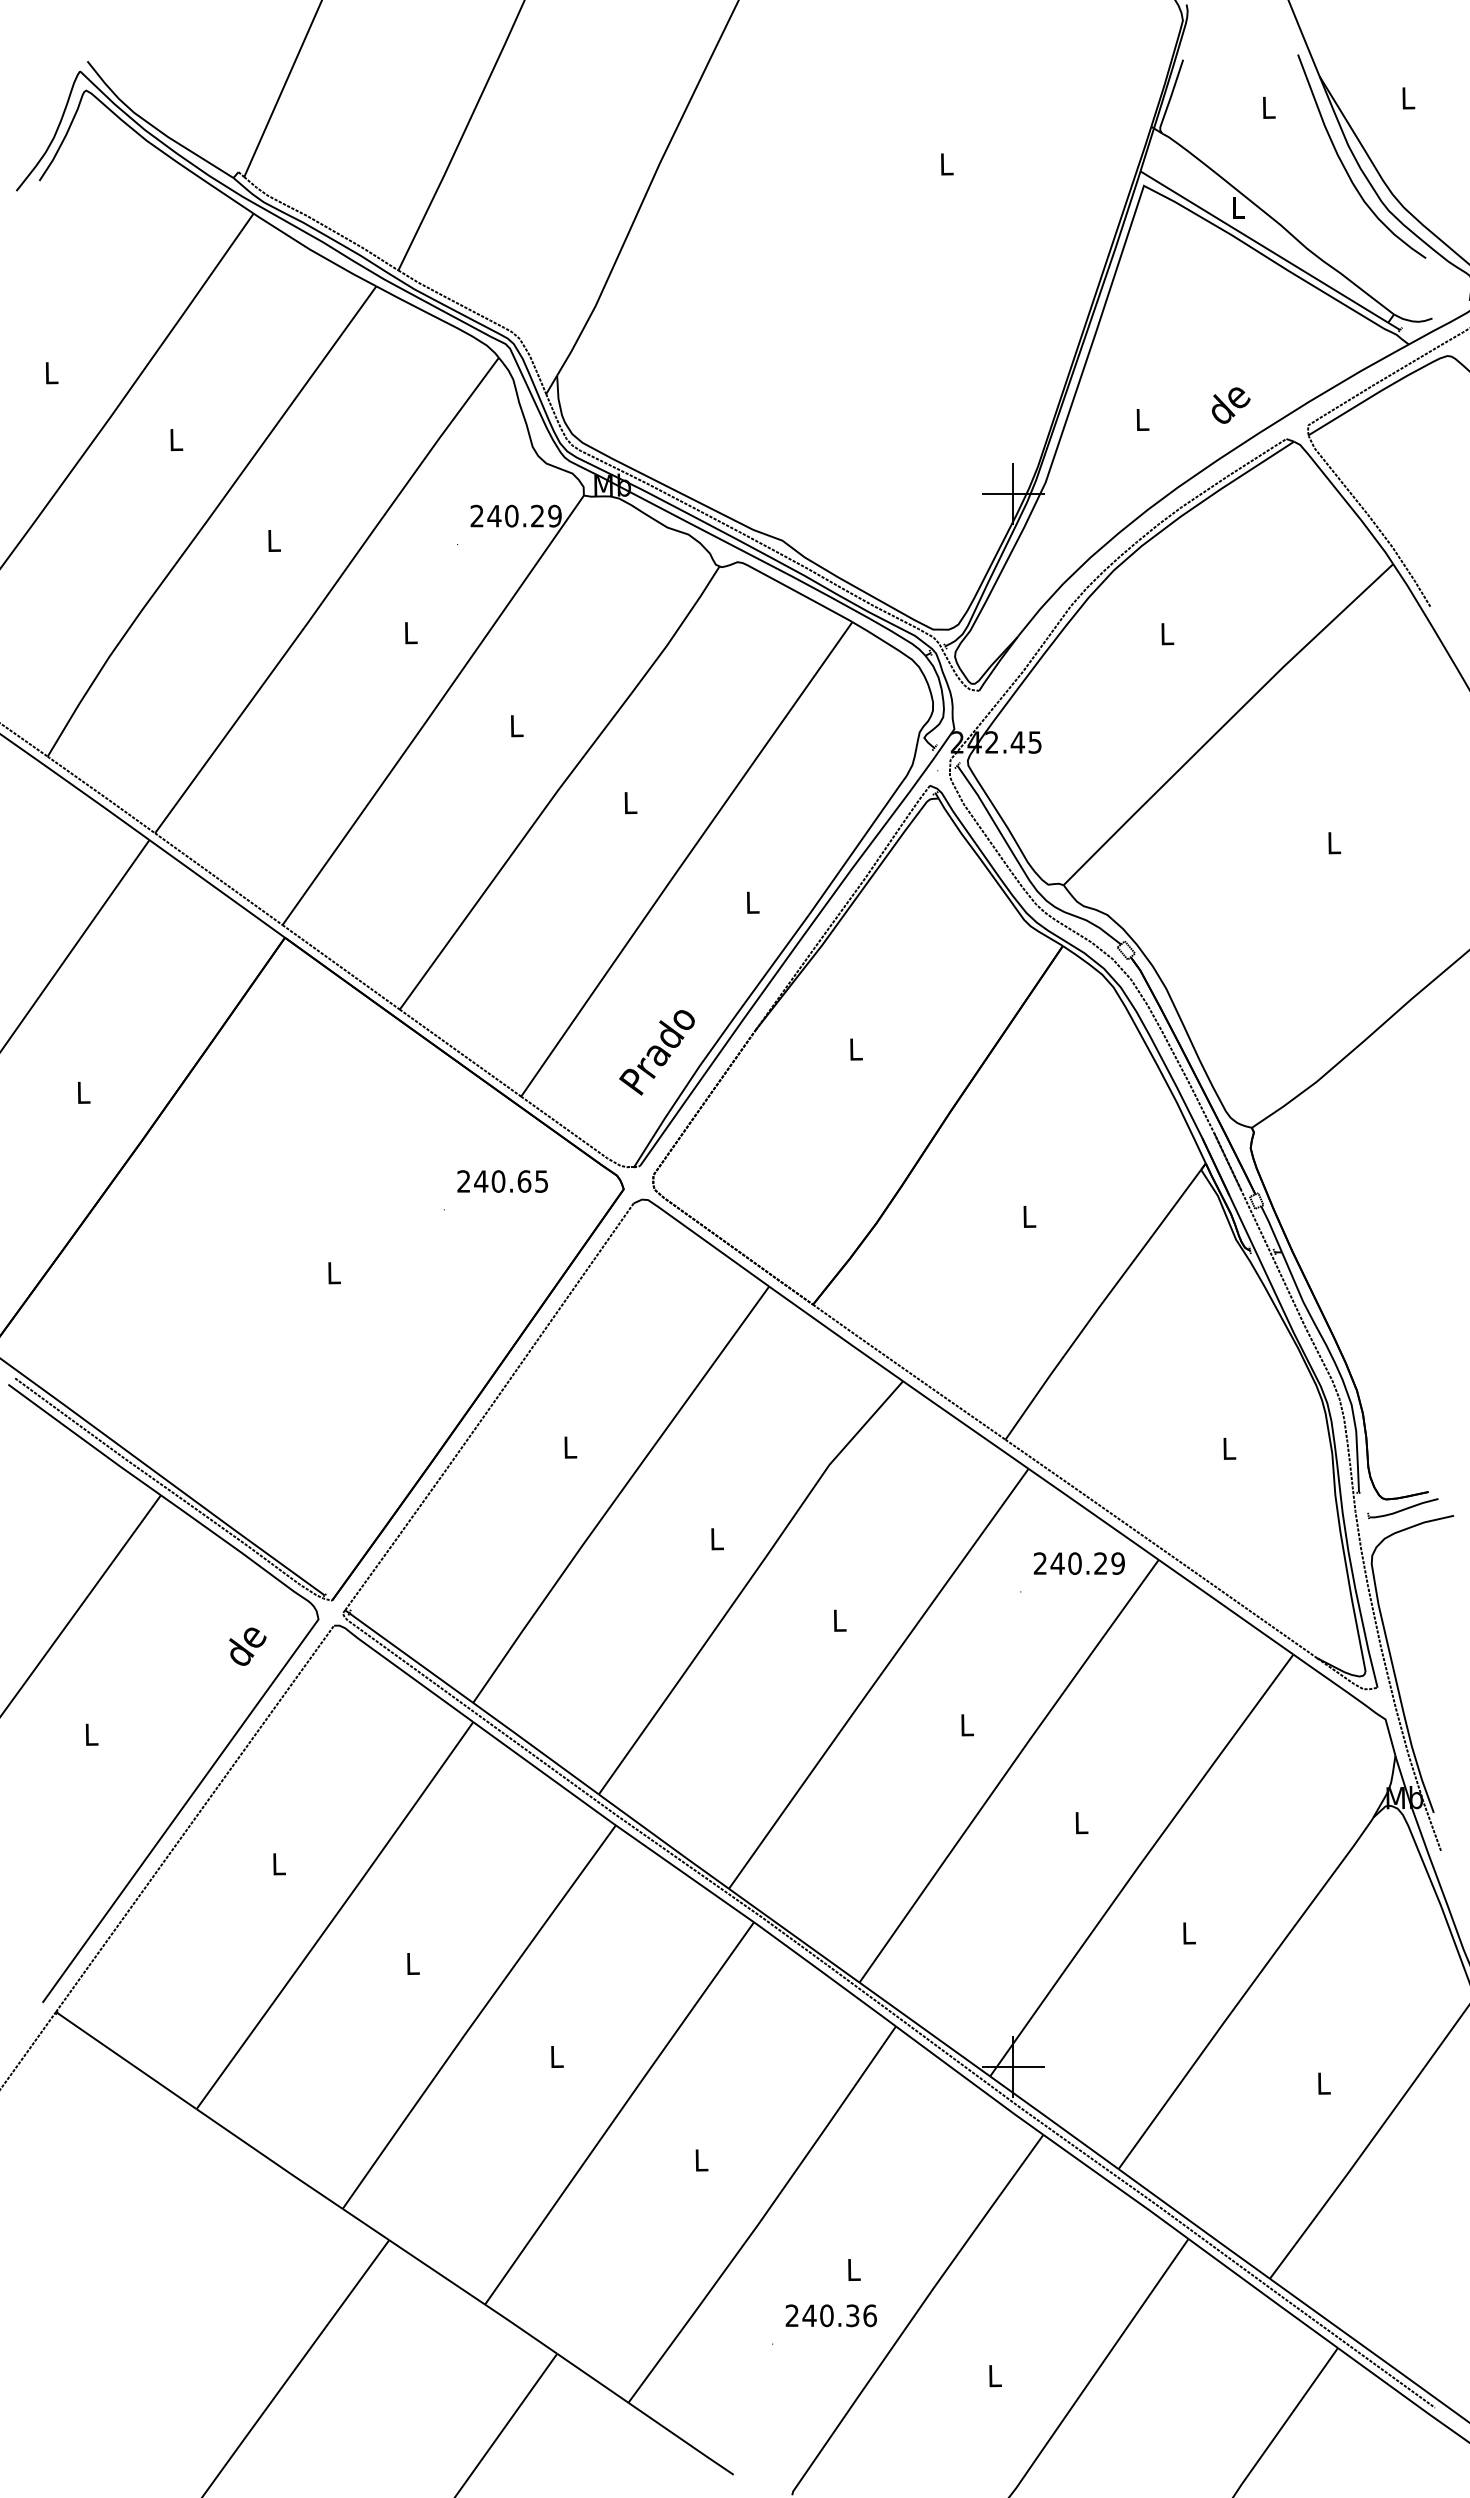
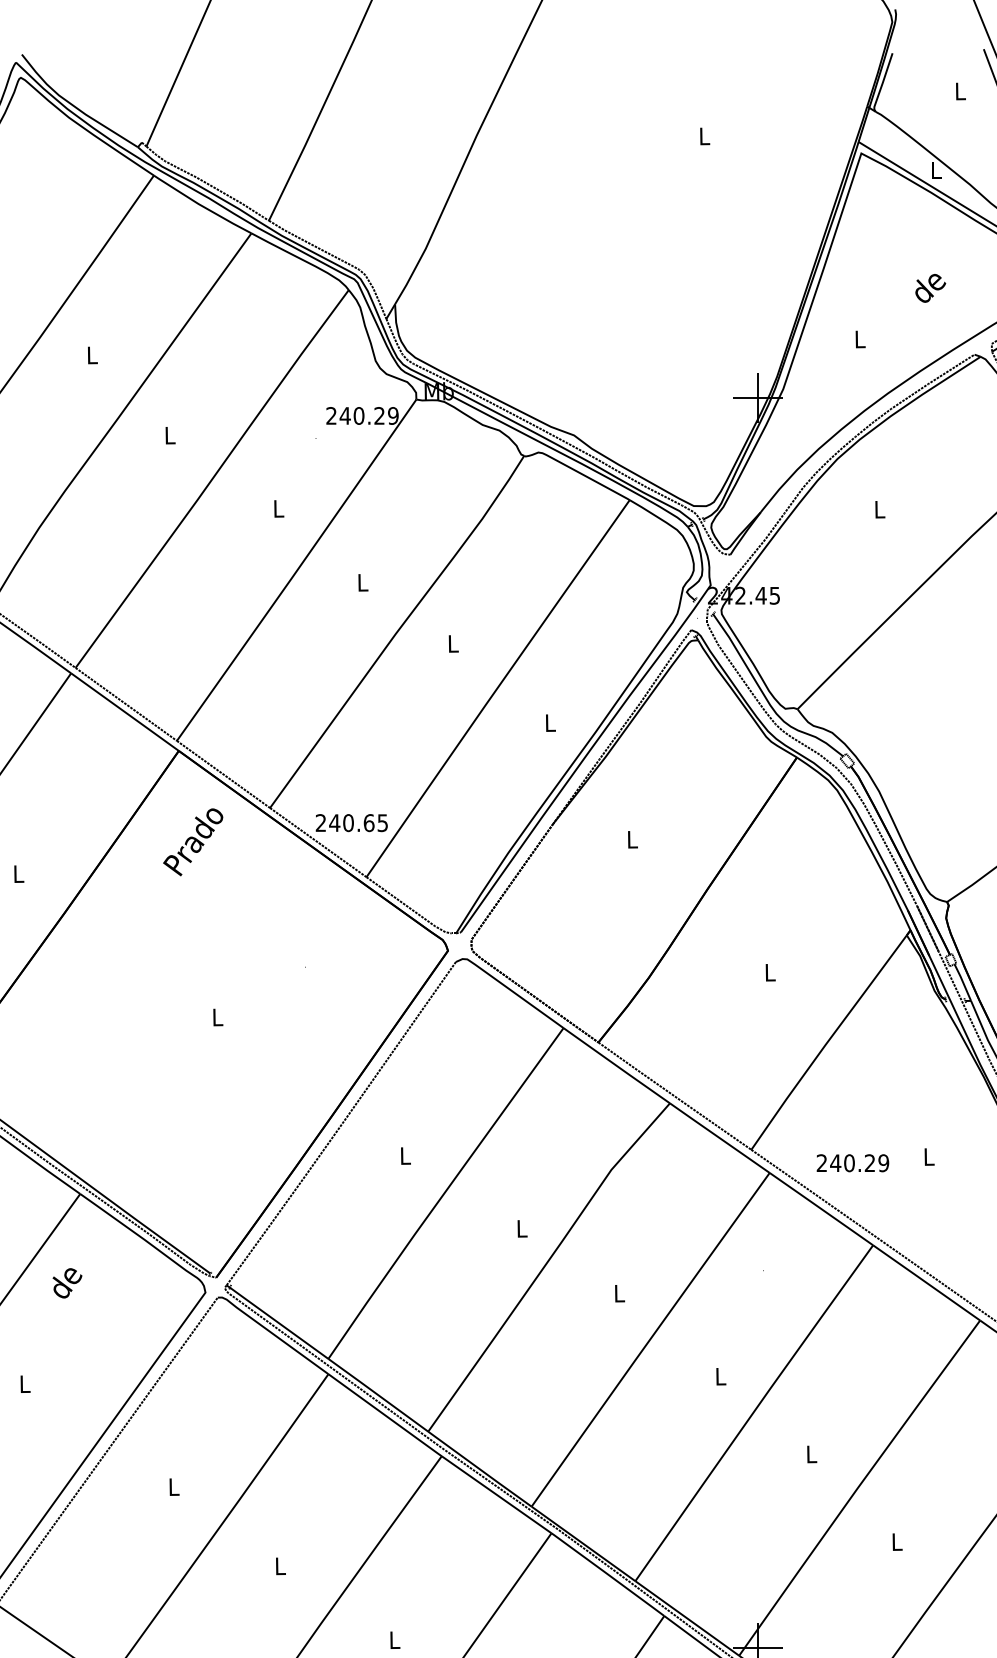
text: (1230, 405) -> (930, 288), moved
text: (656, 1052) -> (192, 842), moved
text: (502, 1181) -> (351, 823), moved
text: (1078, 1563) -> (852, 1163), moved
text: (247, 1646) -> (67, 1283), moved

